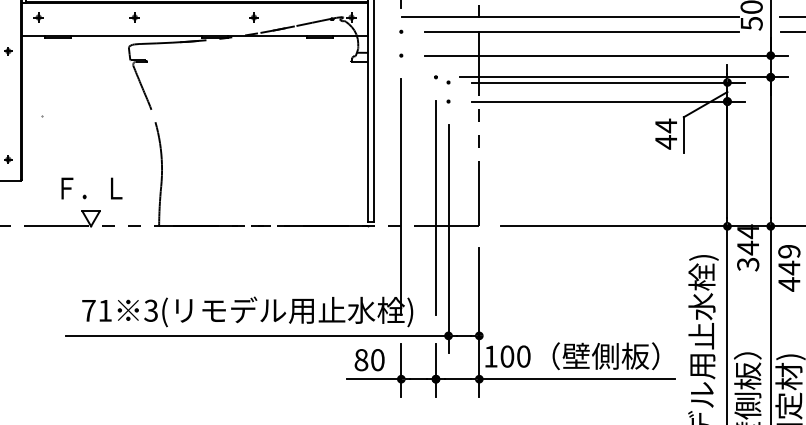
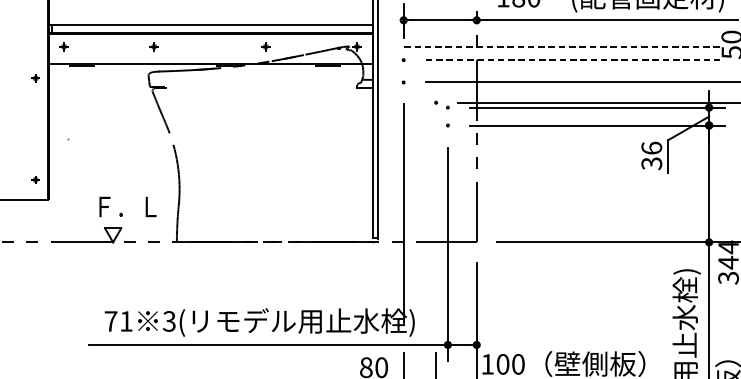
line: (570, 17) -> (562, 46), solid -> dashed
line: (582, 31) -> (573, 59), solid -> dashed
text: (666, 133) -> (652, 155), 44 -> 36
text: (91, 188) -> (127, 206), moved
line: (435, 207) -> (435, 224), removed

